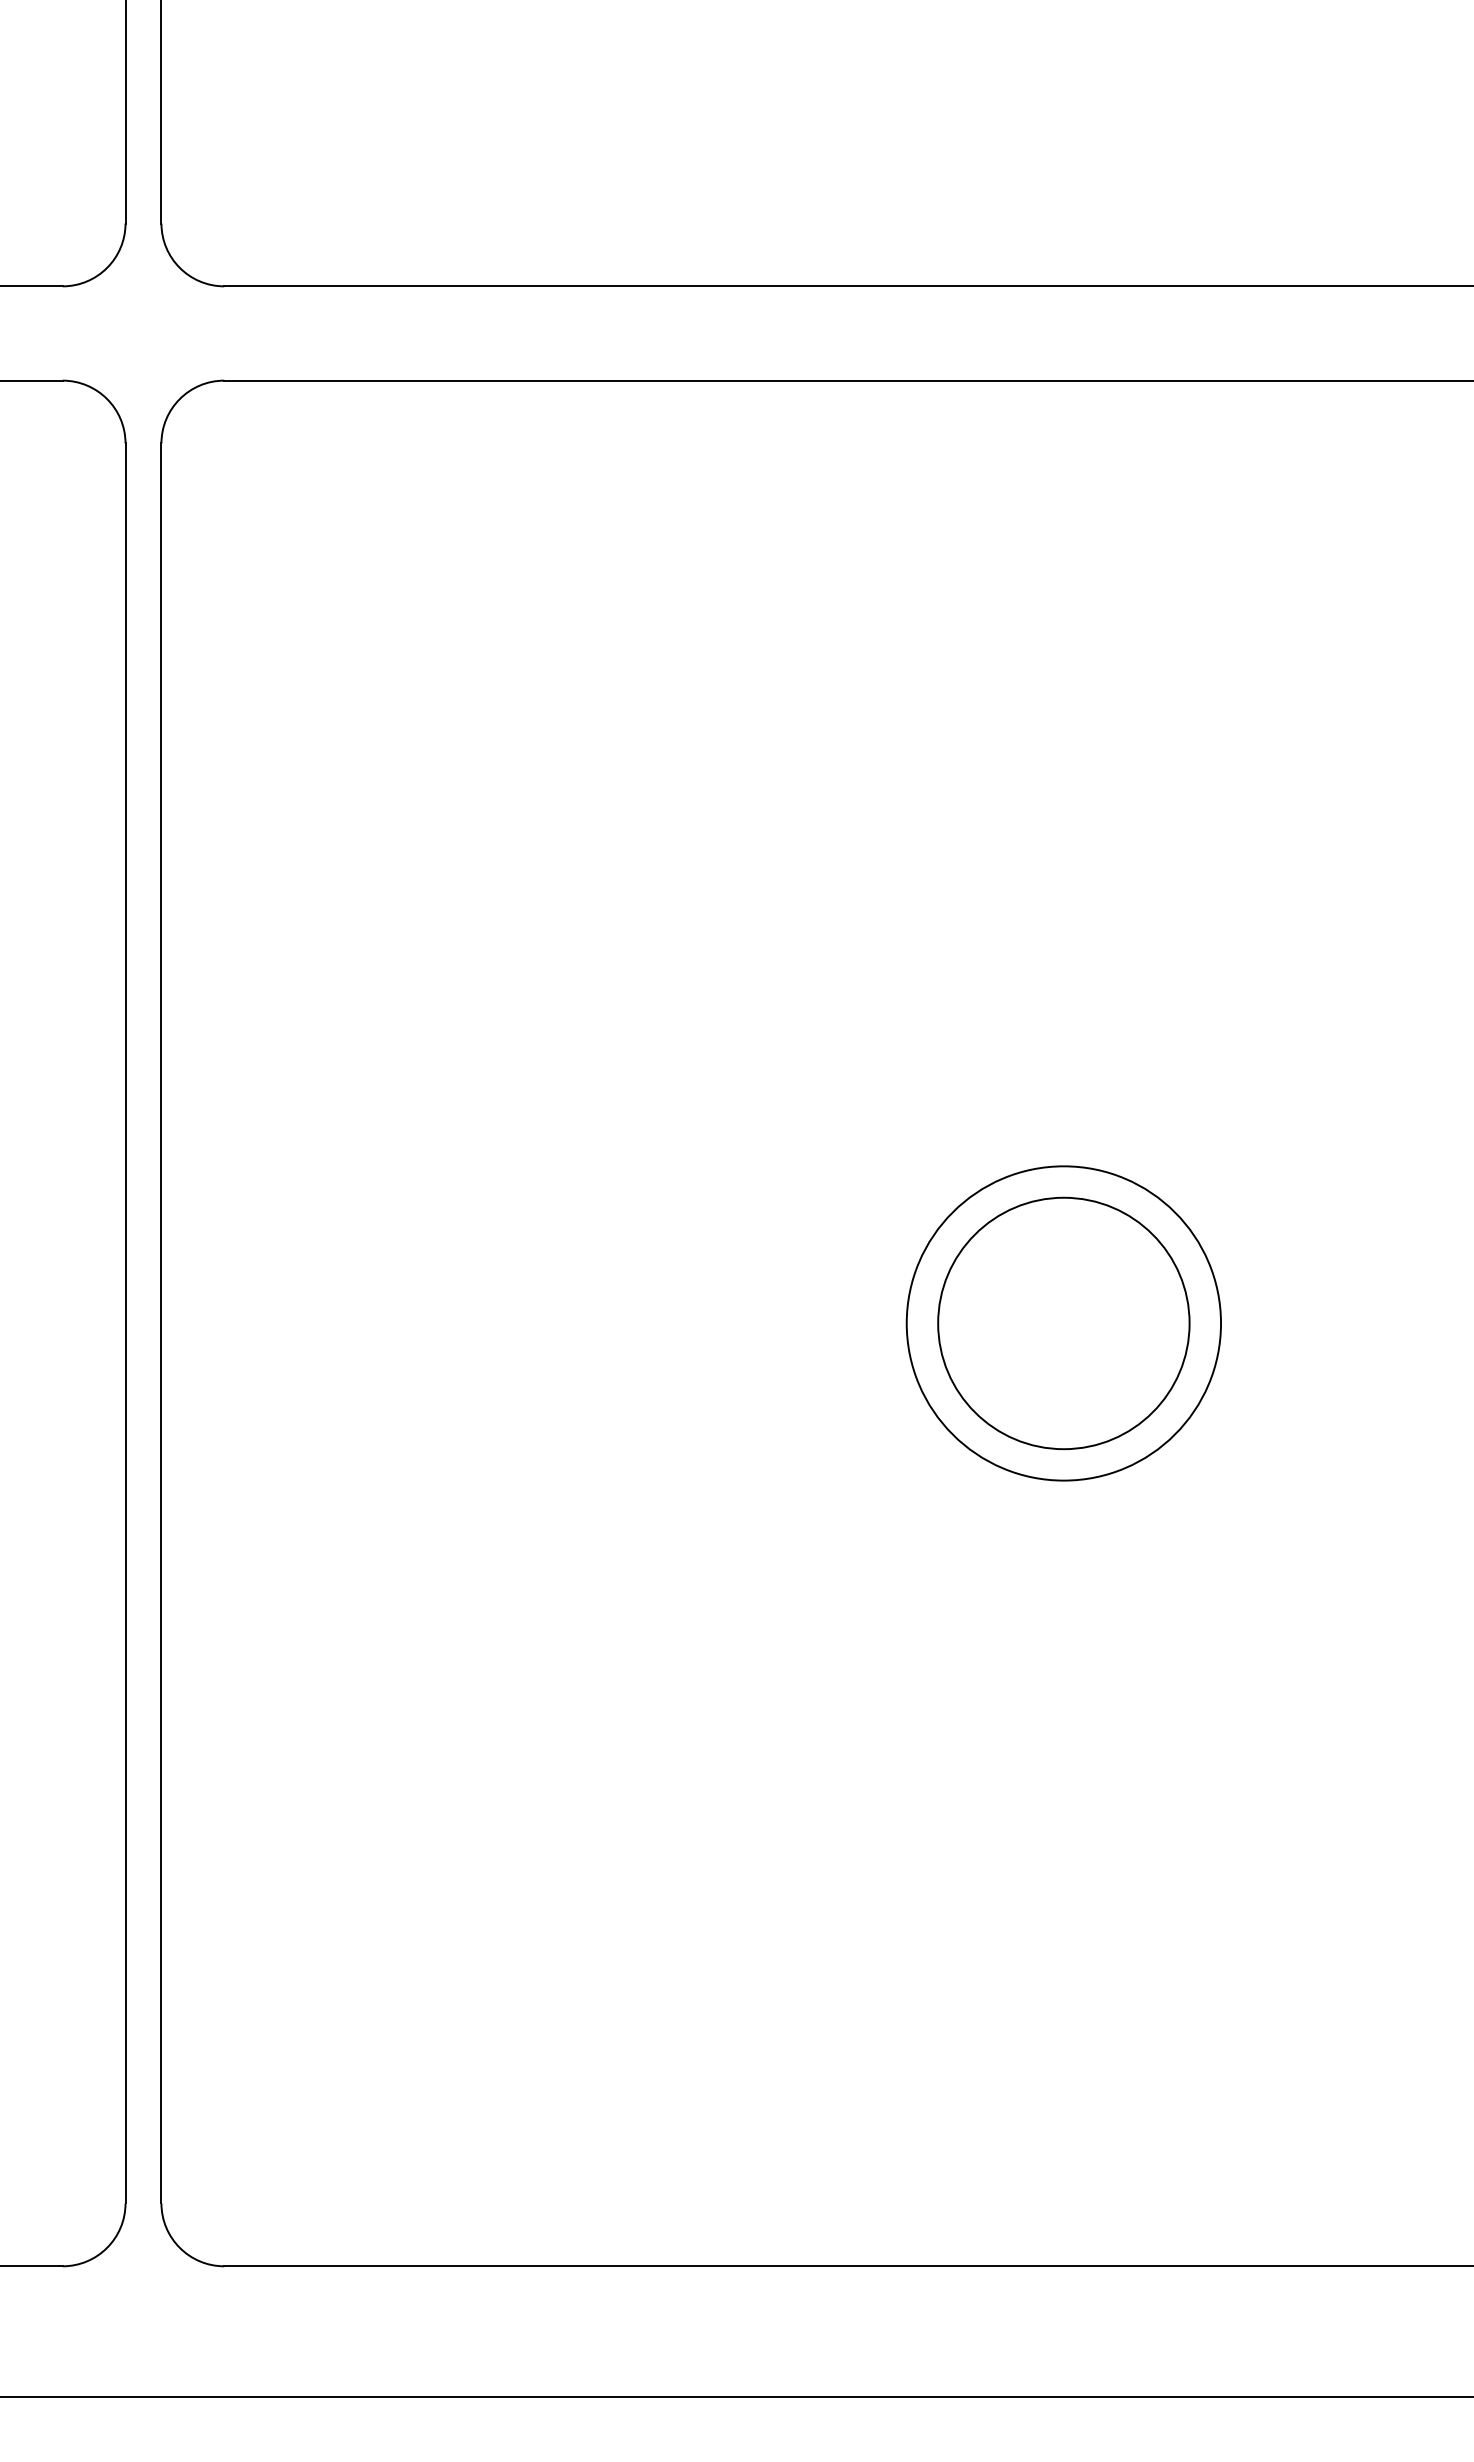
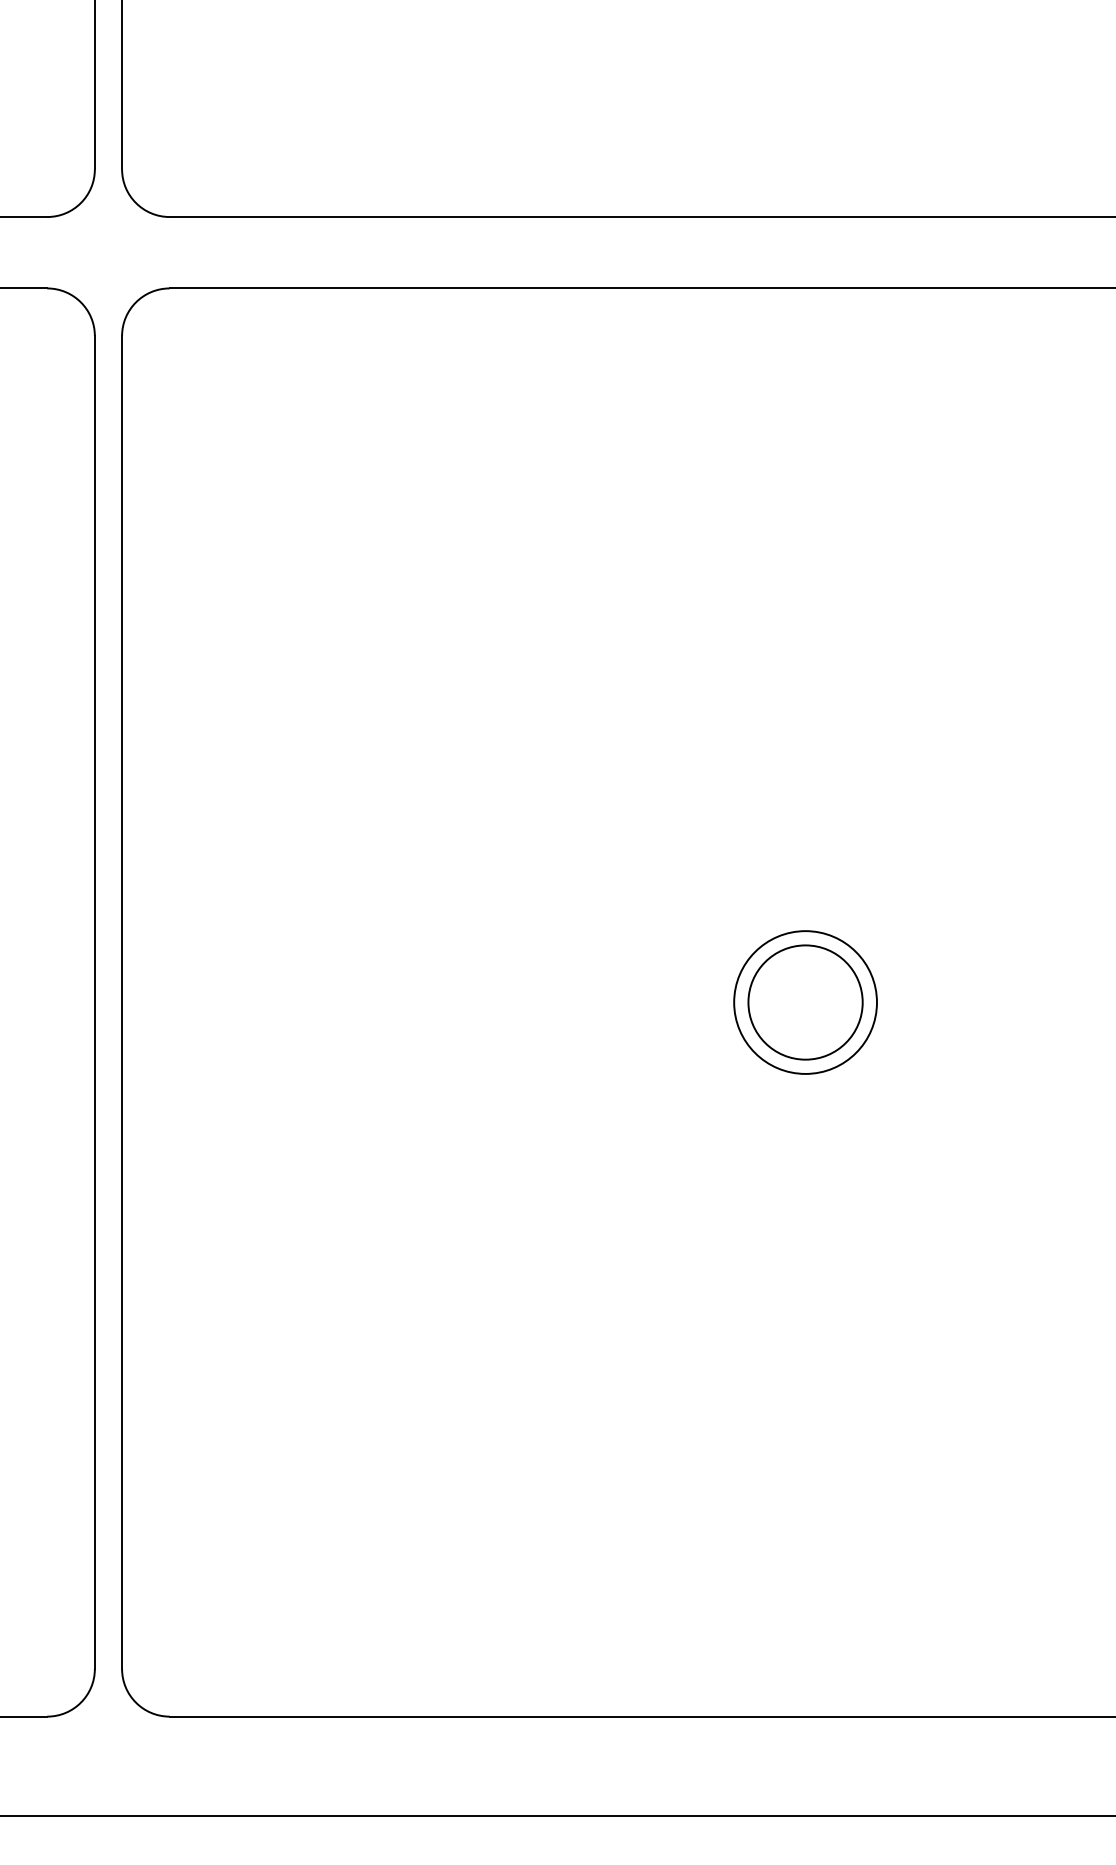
circle: (1063, 1323) -> (805, 1002), size x0.6
circle: (1063, 1323) -> (805, 1002), size x0.6

